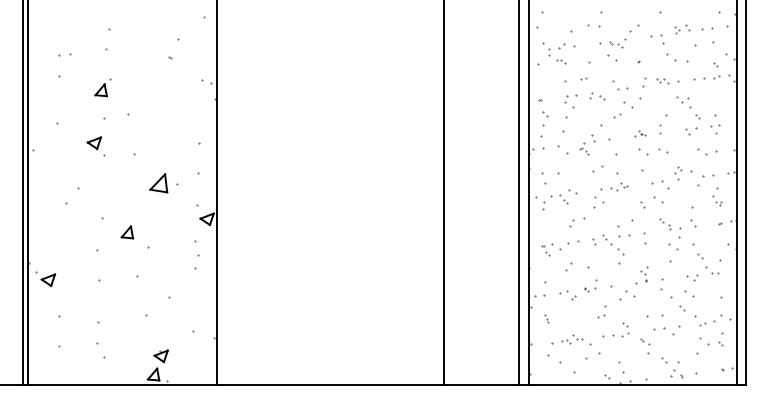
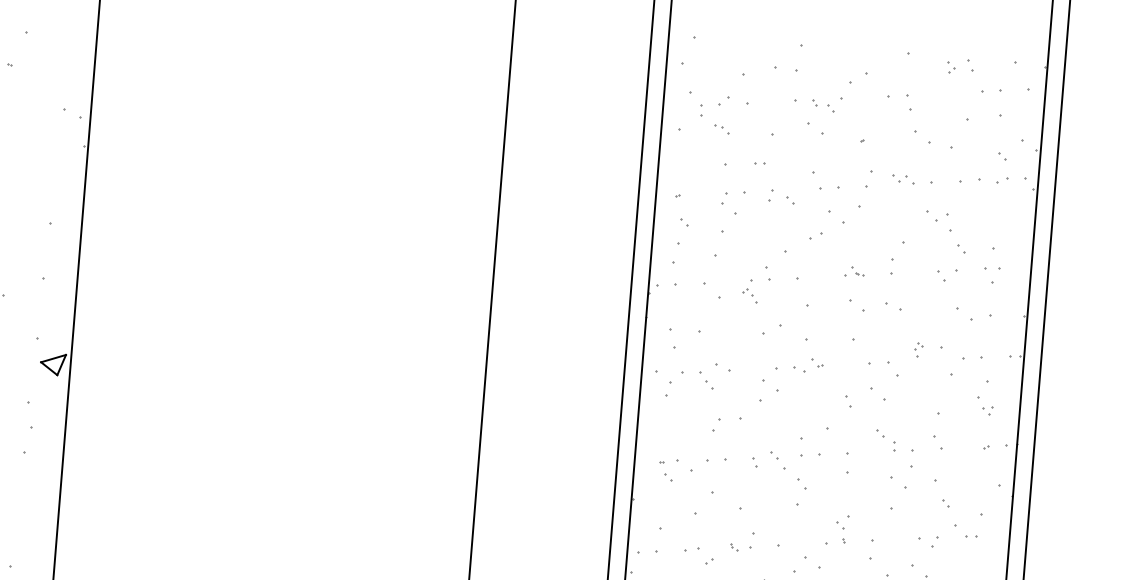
part: (682, 29) -> (961, 67), moved
part: (678, 173) -> (918, 350), size x0.6
part: (568, 266) -> (704, 503), size x1.6

